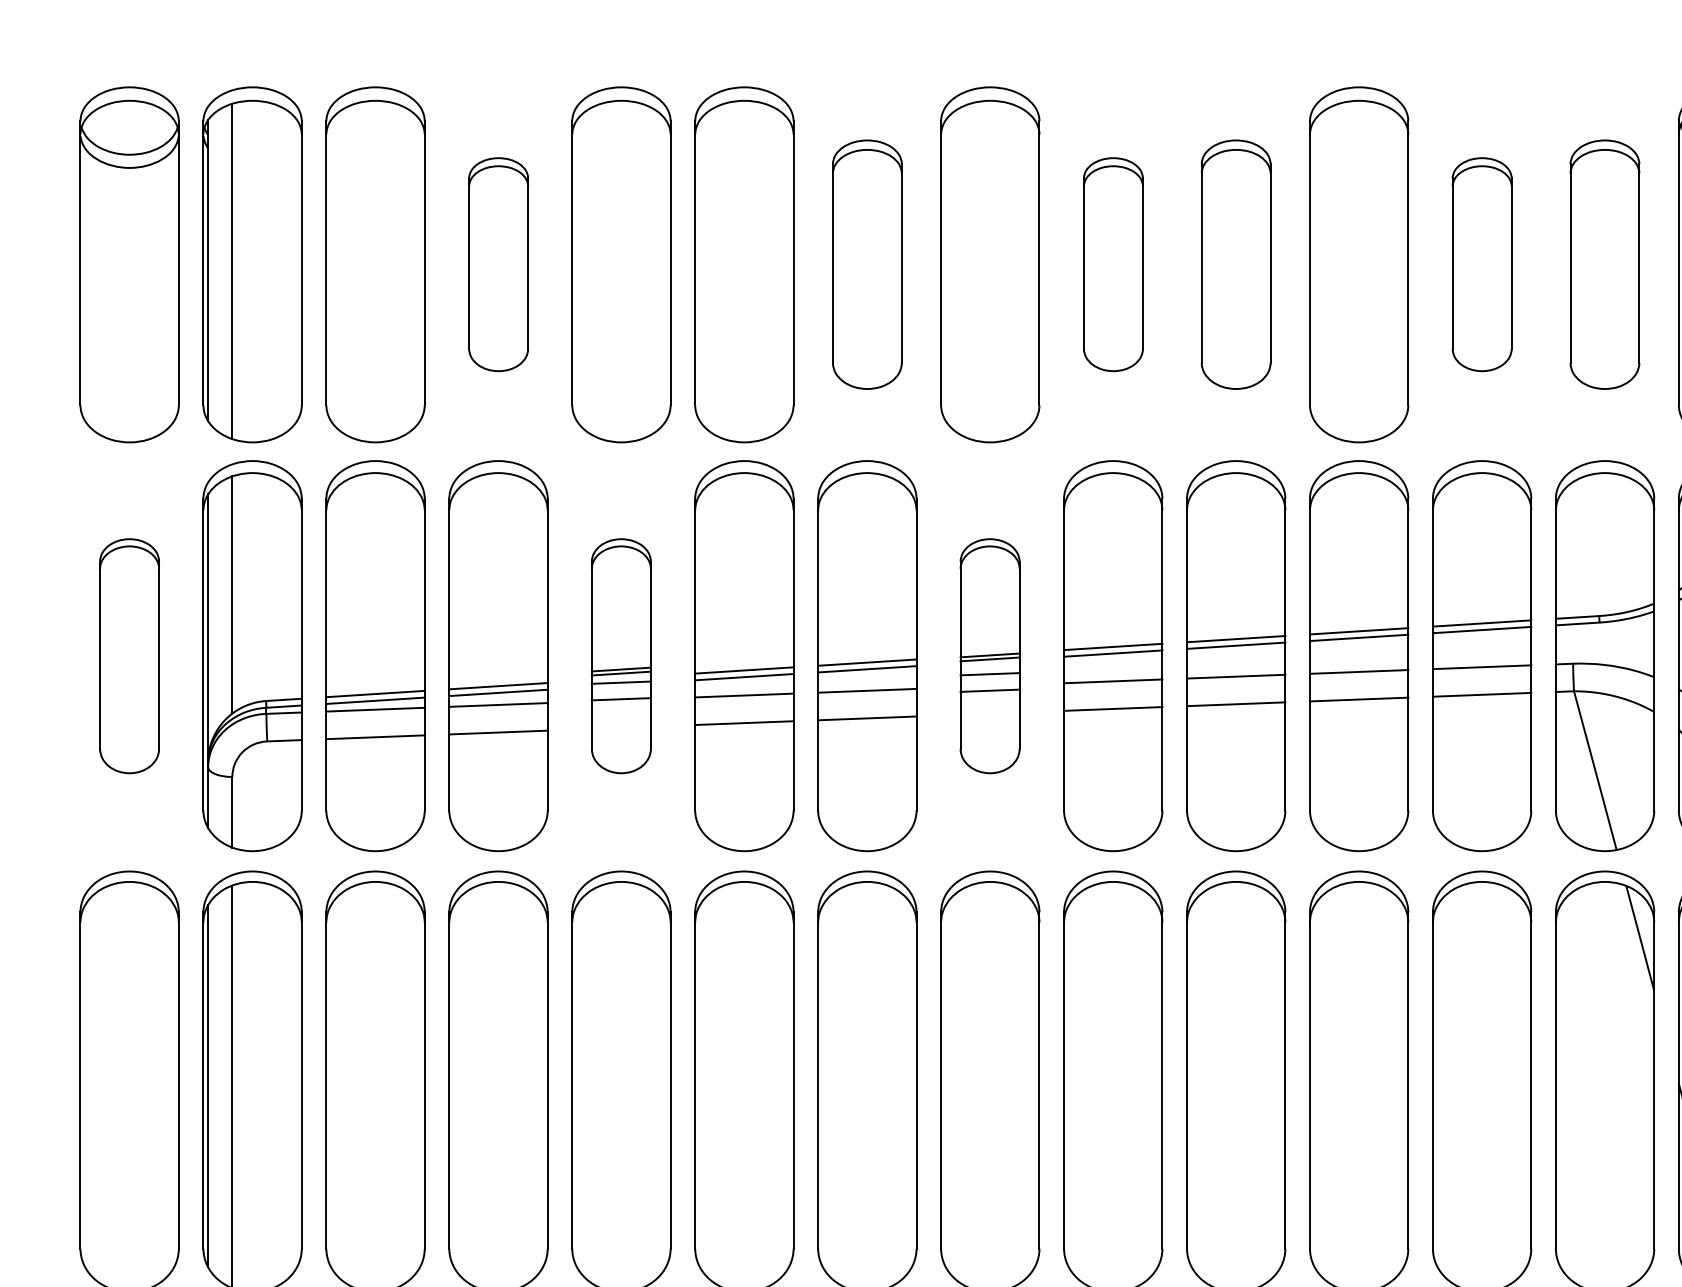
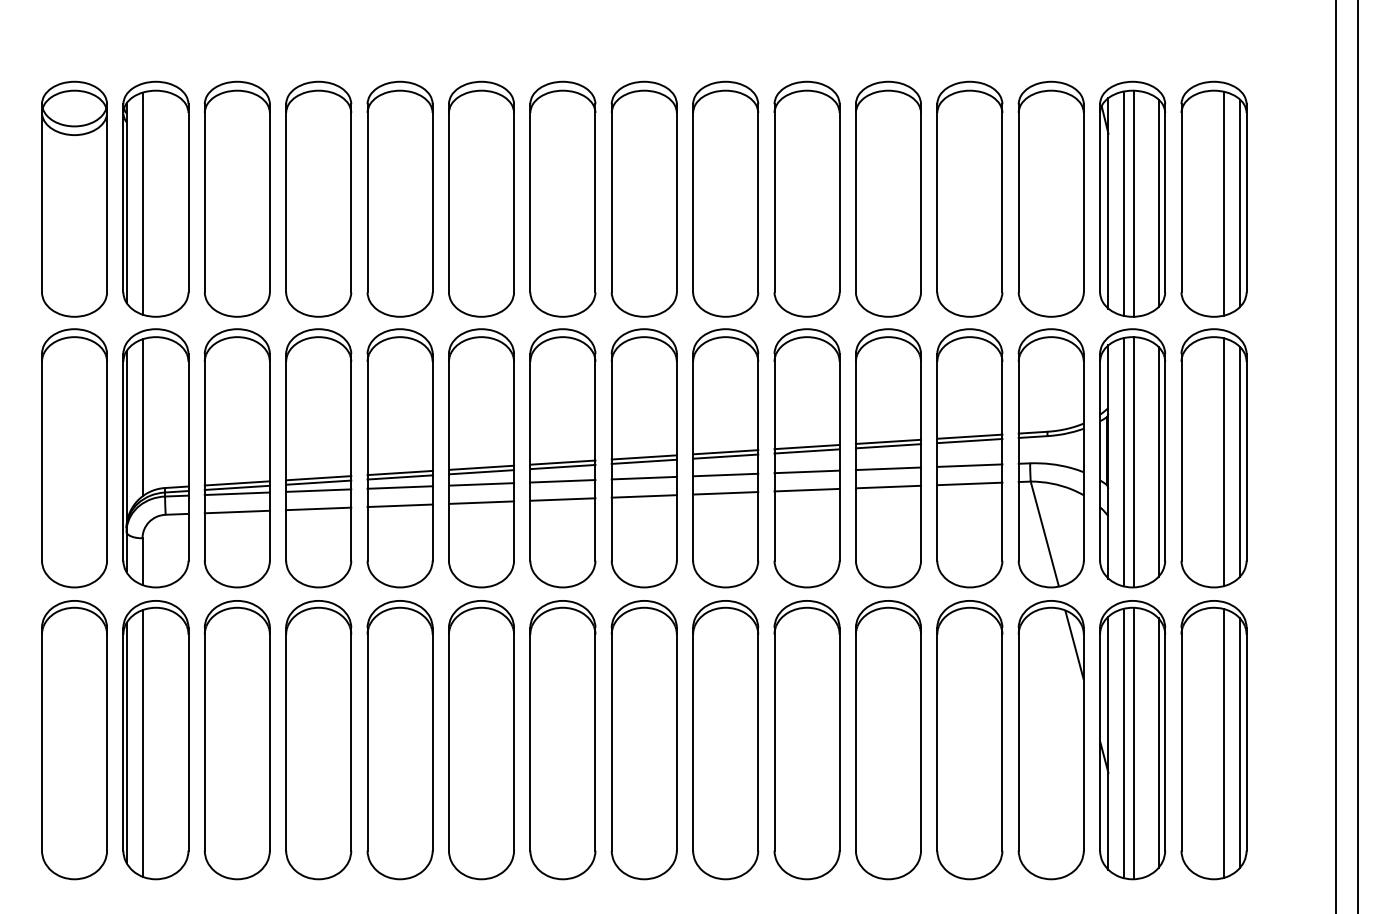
part: (498, 263) -> (318, 198), size x1.67
part: (866, 263) -> (562, 198), size x1.43
part: (1112, 263) -> (725, 198), size x1.67
part: (1235, 263) -> (806, 198), size x1.43
part: (1481, 263) -> (969, 198), size x1.67
part: (1603, 263) -> (1050, 198), size x1.43
part: (129, 656) -> (74, 458), size x1.67
part: (620, 656) -> (399, 458), size x1.67
part: (989, 656) -> (643, 458), size x1.67

